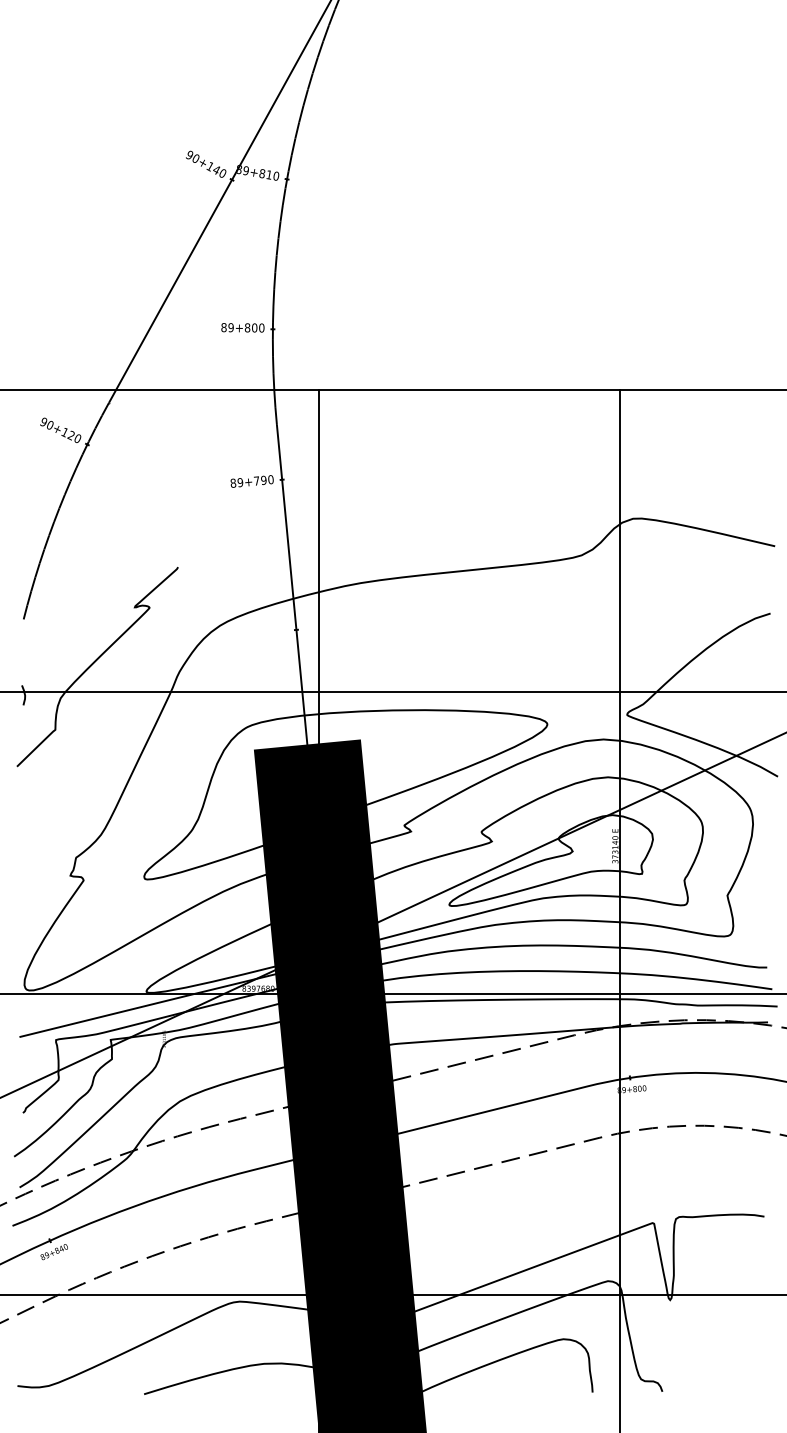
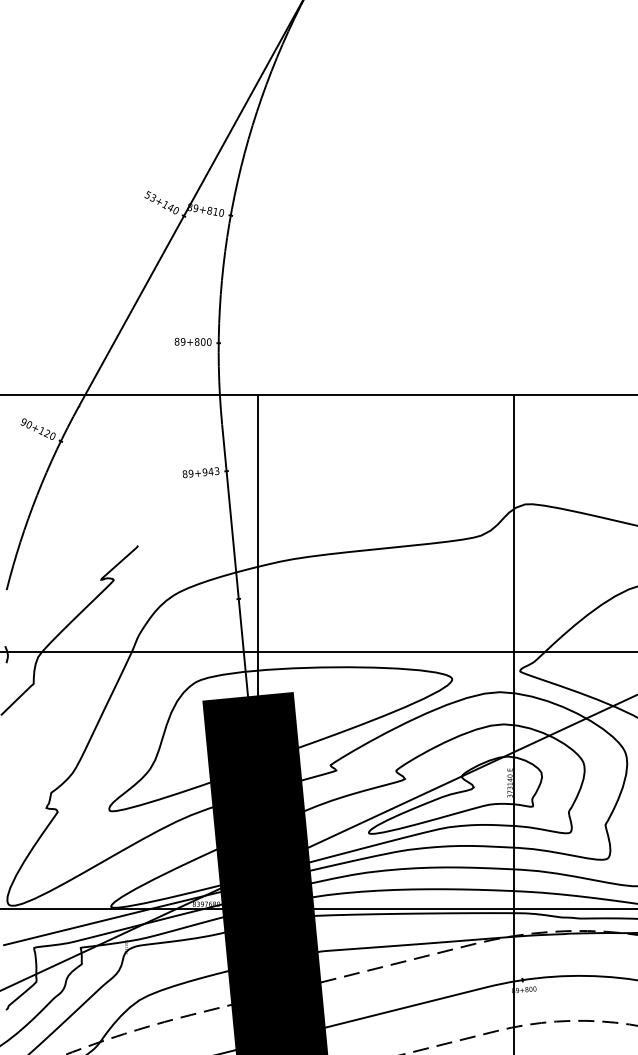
text: (192, 156) -> (150, 196), 90+140 -> 53+140
text: (263, 480) -> (210, 471), 89+790 -> 89+943

